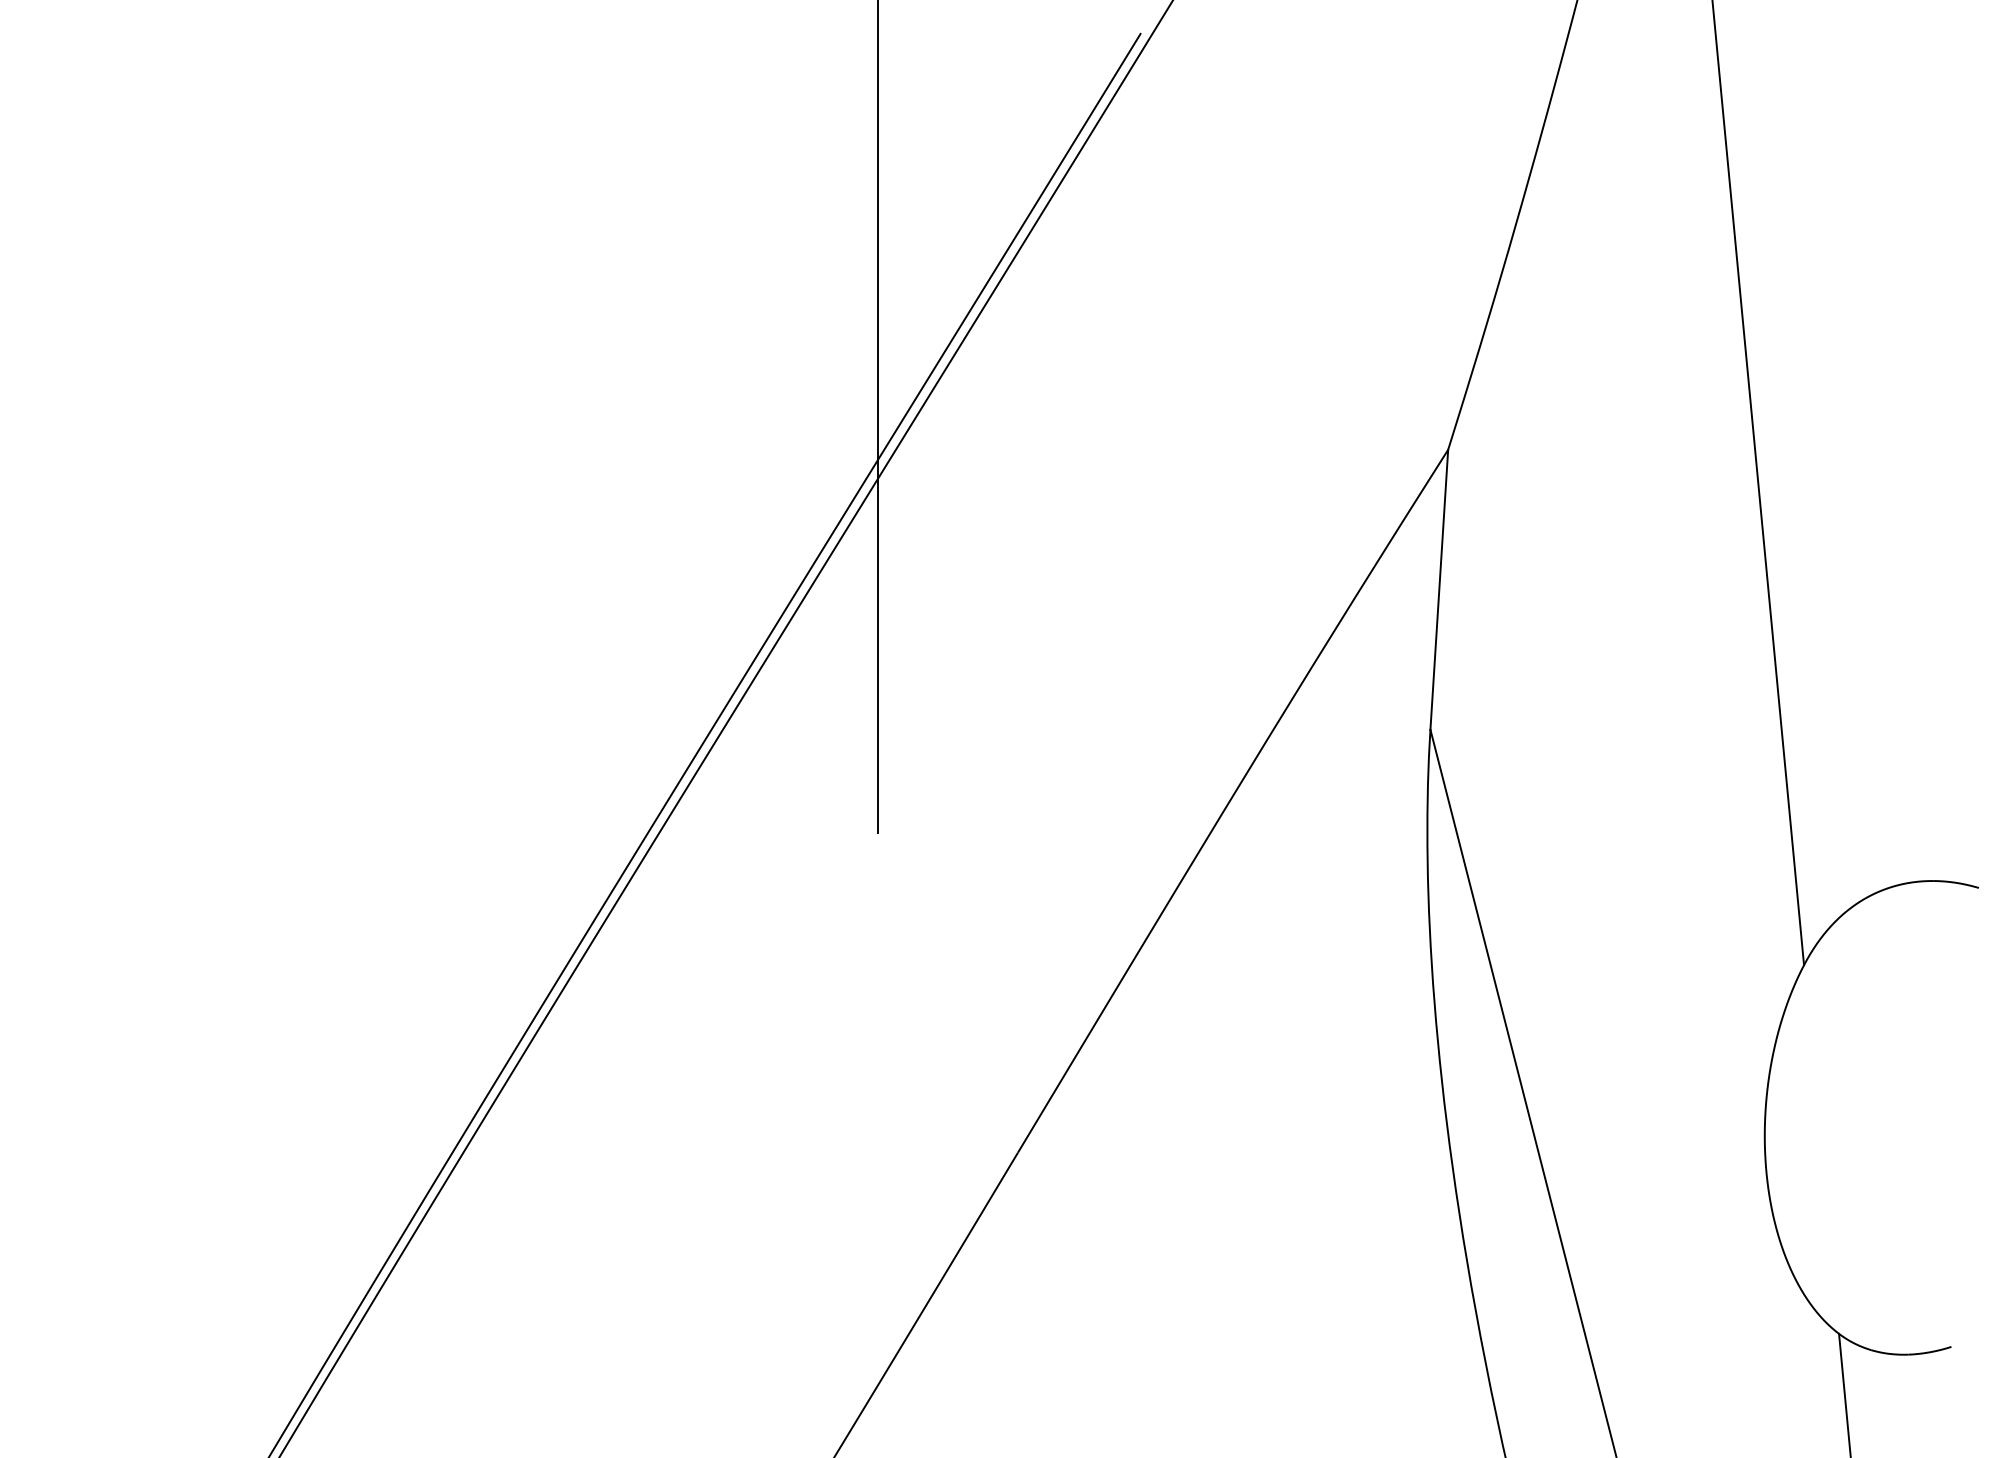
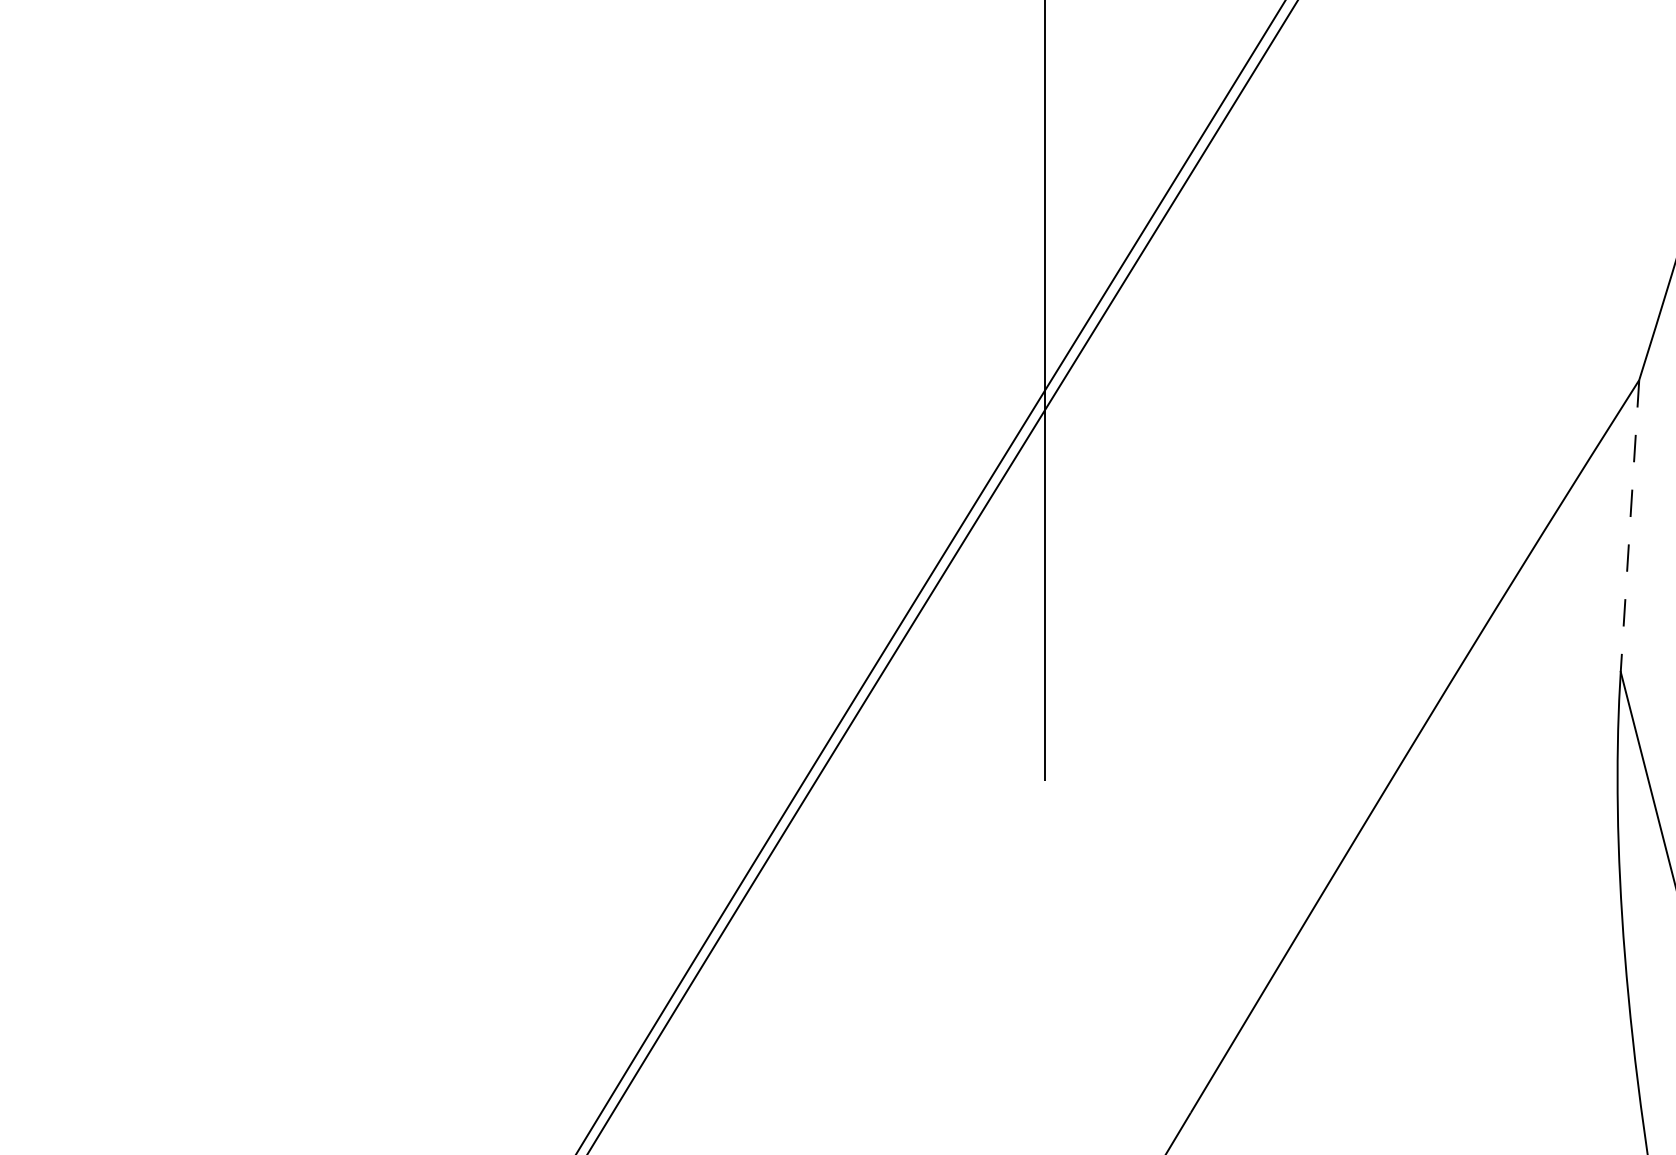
line: (1439, 590) -> (1630, 526), solid -> dashed

